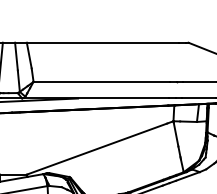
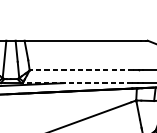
line: (101, 81) -> (81, 70), solid -> dashed
line: (95, 98) -> (76, 83), solid -> dashed

